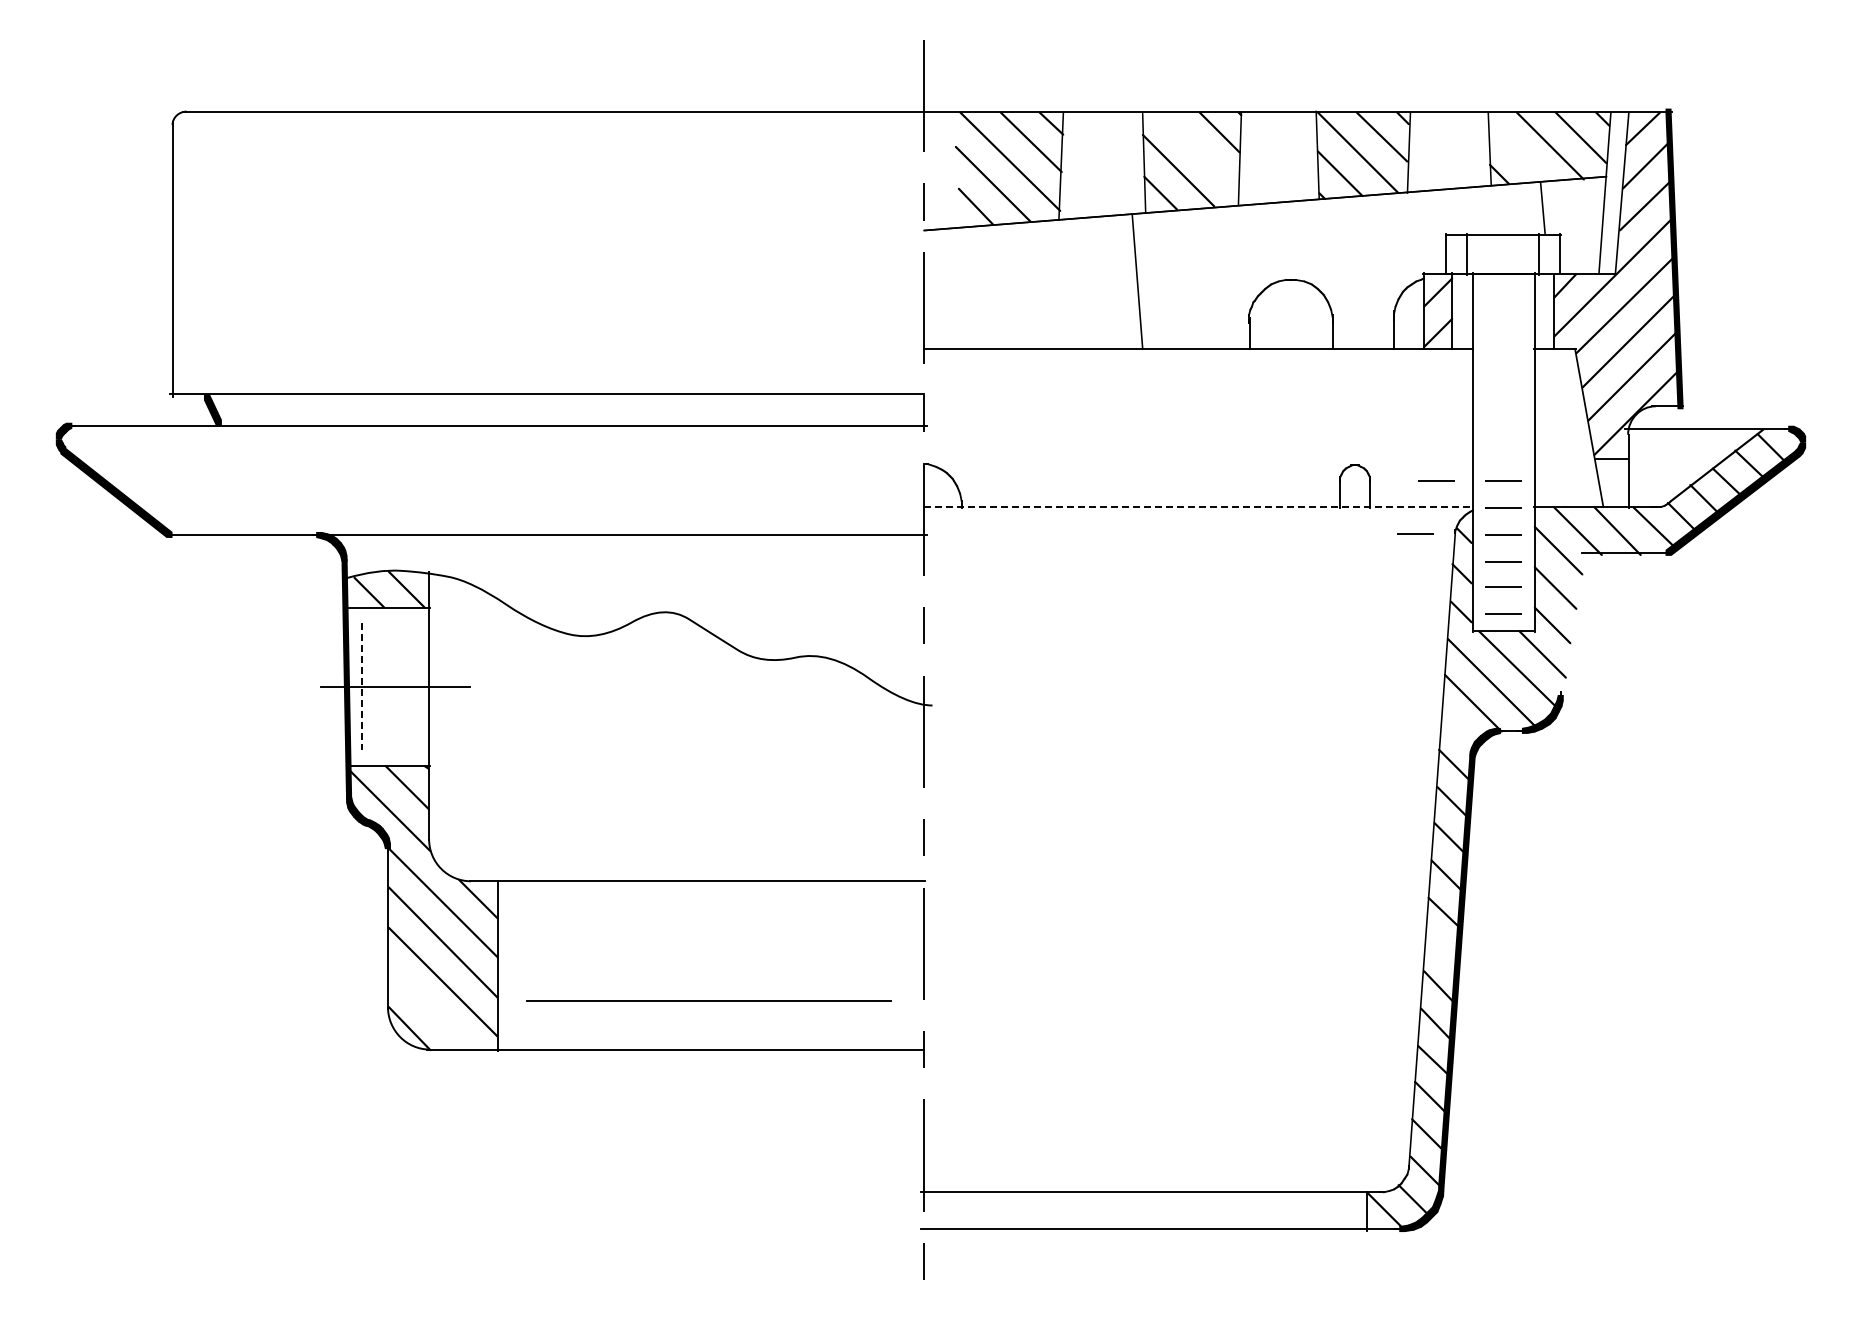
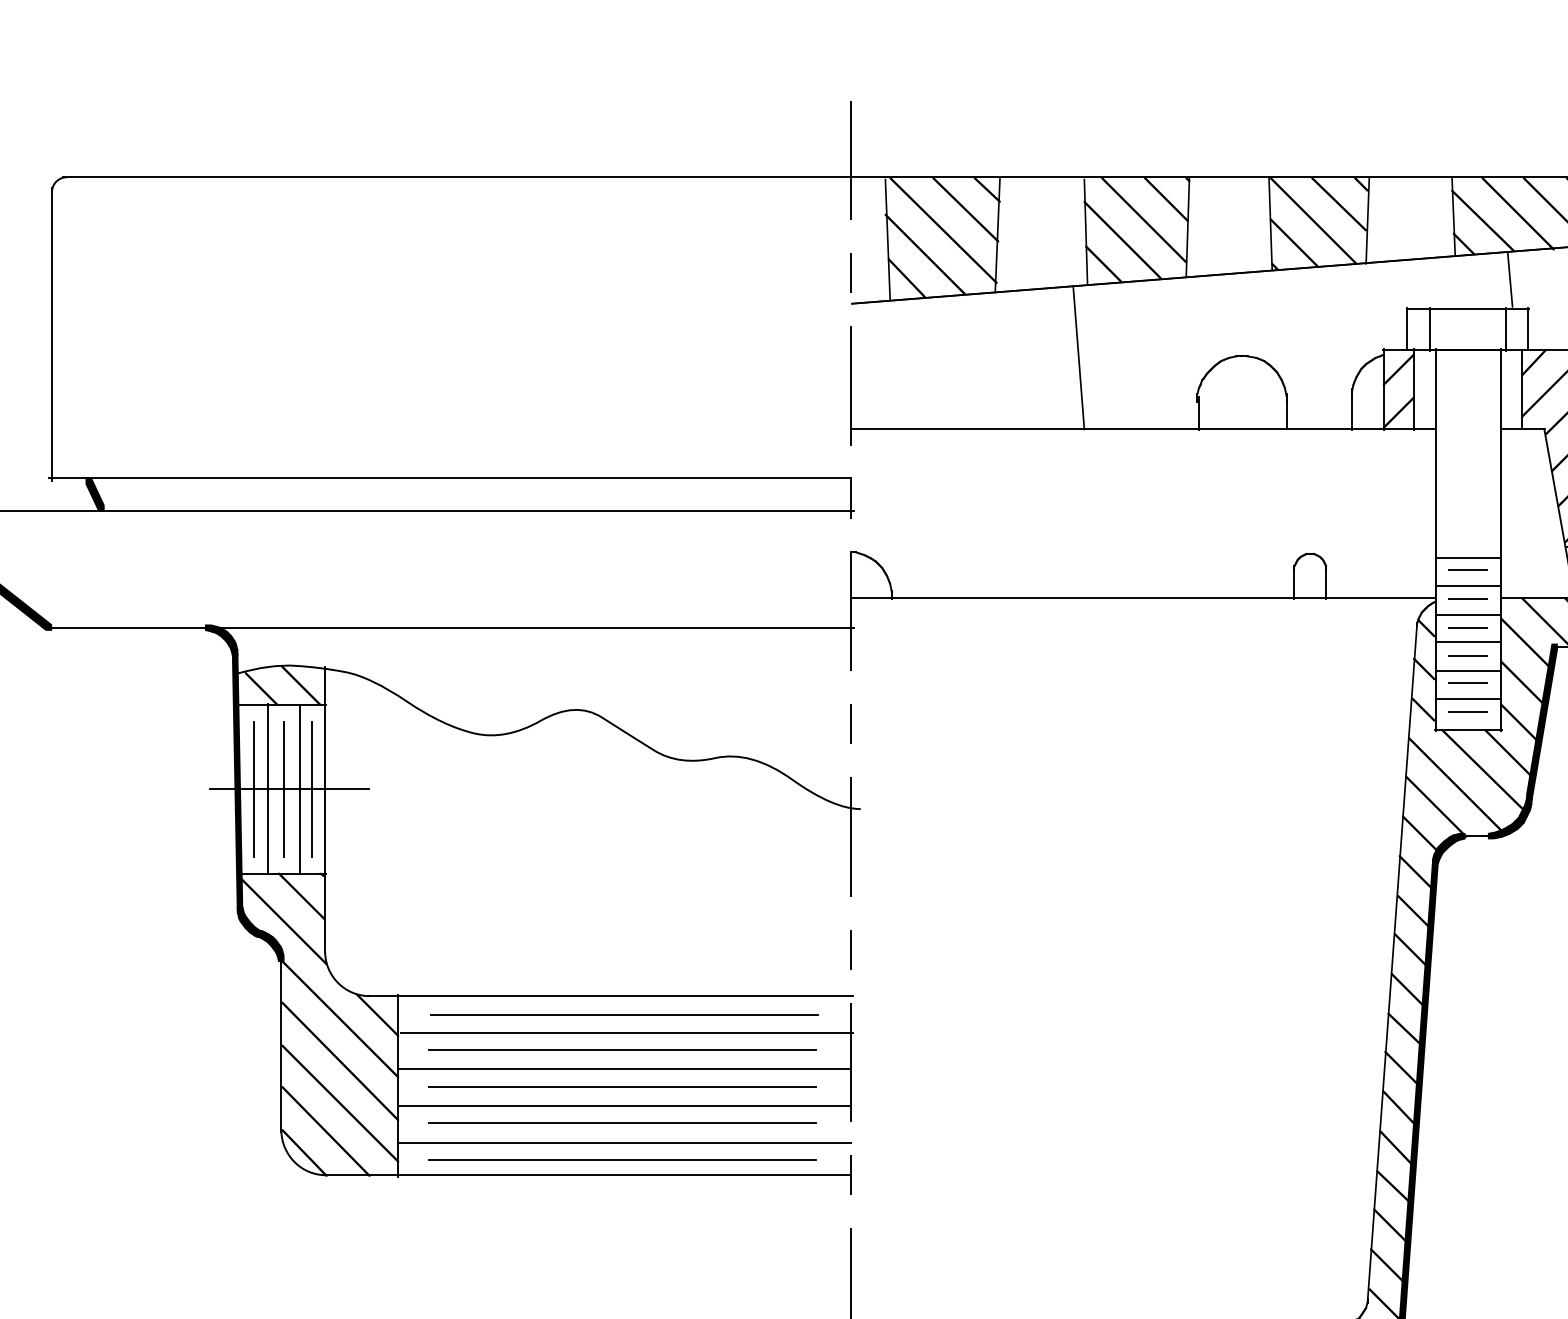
fill: (1198, 151) -> (1143, 219), added
fill: (1517, 152) -> (1483, 220), added
fill: (957, 170) -> (887, 239), added
line: (1502, 469) -> (1467, 558), added
line: (1436, 480) -> (1396, 569), removed
line: (1502, 496) -> (1467, 586), added
line: (1198, 507) -> (1143, 598), dashed -> solid
line: (1502, 522) -> (1467, 614), added
line: (1415, 533) -> (1374, 626), removed
line: (1502, 548) -> (1467, 642), added
line: (1502, 575) -> (1467, 670), added
line: (1502, 602) -> (1467, 699), added
fill: (1572, 623) -> (1541, 721), added
line: (361, 686) -> (253, 788), dashed -> solid
line: (375, 686) -> (268, 788), added
line: (390, 686) -> (284, 788), added
line: (417, 686) -> (312, 788), added
line: (405, 687) -> (300, 789), added
fill: (1459, 729) -> (1421, 834), added
line: (710, 898) -> (624, 1014), added
line: (712, 915) -> (626, 1032), added
line: (708, 932) -> (622, 1050), added
fill: (1441, 949) -> (1402, 1068), added
line: (710, 950) -> (624, 1069), added
line: (708, 966) -> (622, 1086), added
line: (710, 984) -> (624, 1105), added
fill: (429, 1008) -> (325, 1131), added
line: (710, 1018) -> (624, 1142), added
line: (708, 1035) -> (622, 1160), added

